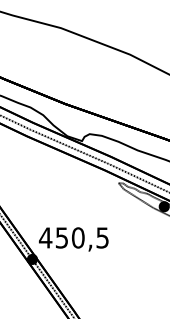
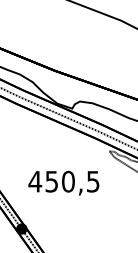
text: (73, 239) -> (63, 183), moved

